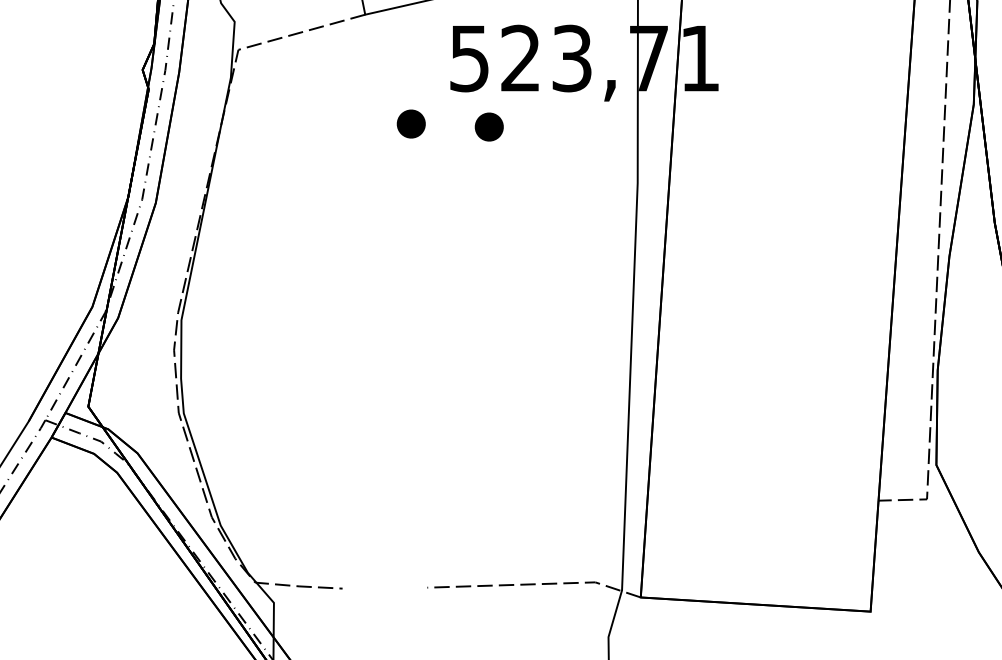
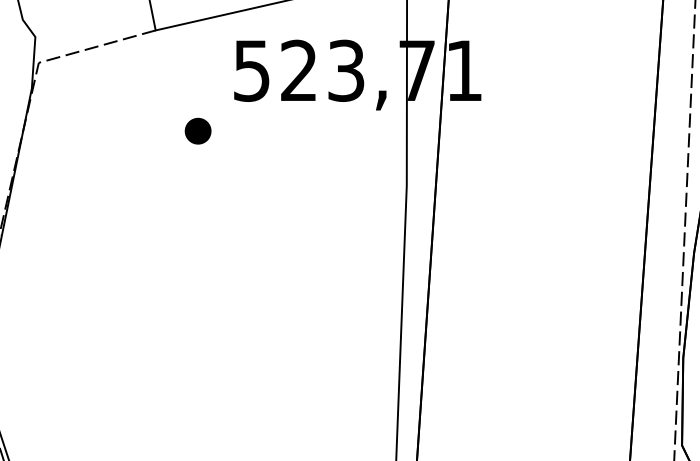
part: (488, 126) -> (269, 133), removed

